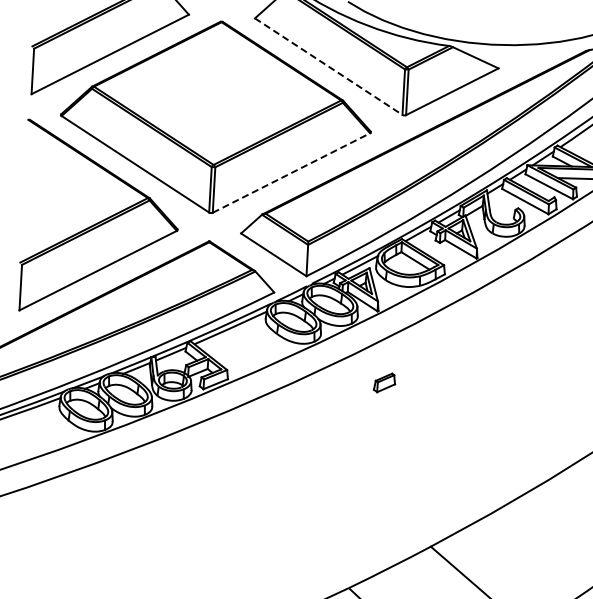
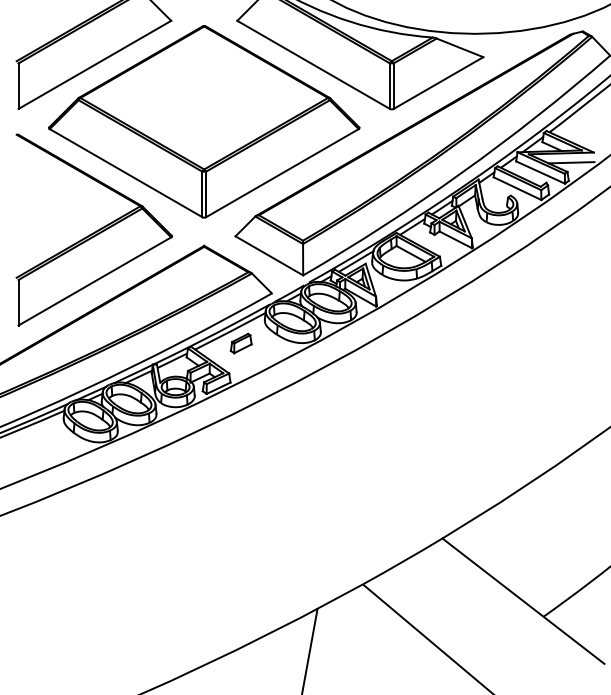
line: (329, 67) -> (314, 65), dashed -> solid
line: (291, 172) -> (282, 172), dashed -> solid
part: (383, 382) -> (240, 343), moved

